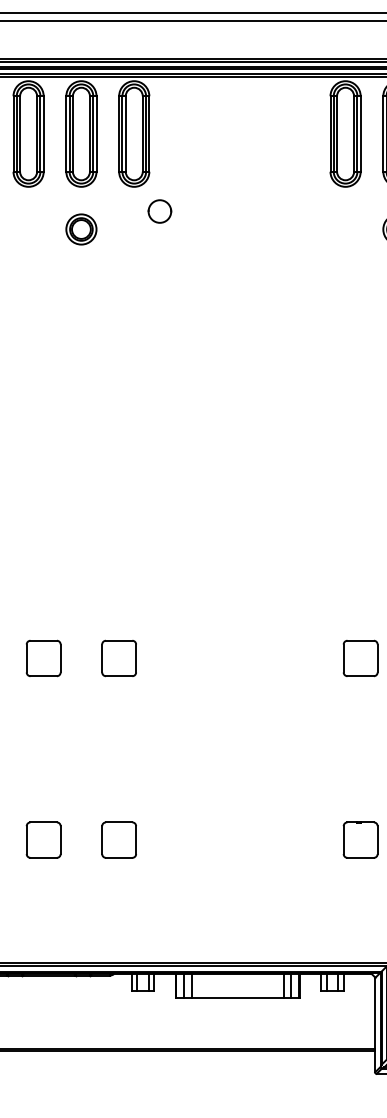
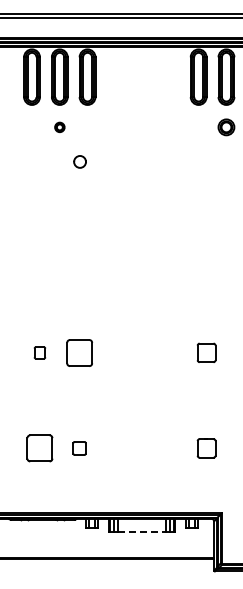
circle: (158, 210) -> (79, 161), moved
part: (80, 229) -> (59, 127), size x0.6
part: (42, 657) -> (39, 352), size x0.6
part: (118, 657) -> (79, 352), size x1.4
part: (42, 840) -> (39, 448), size x1.4
part: (118, 840) -> (79, 448), size x0.7
line: (238, 998) -> (142, 531), solid -> dashed

